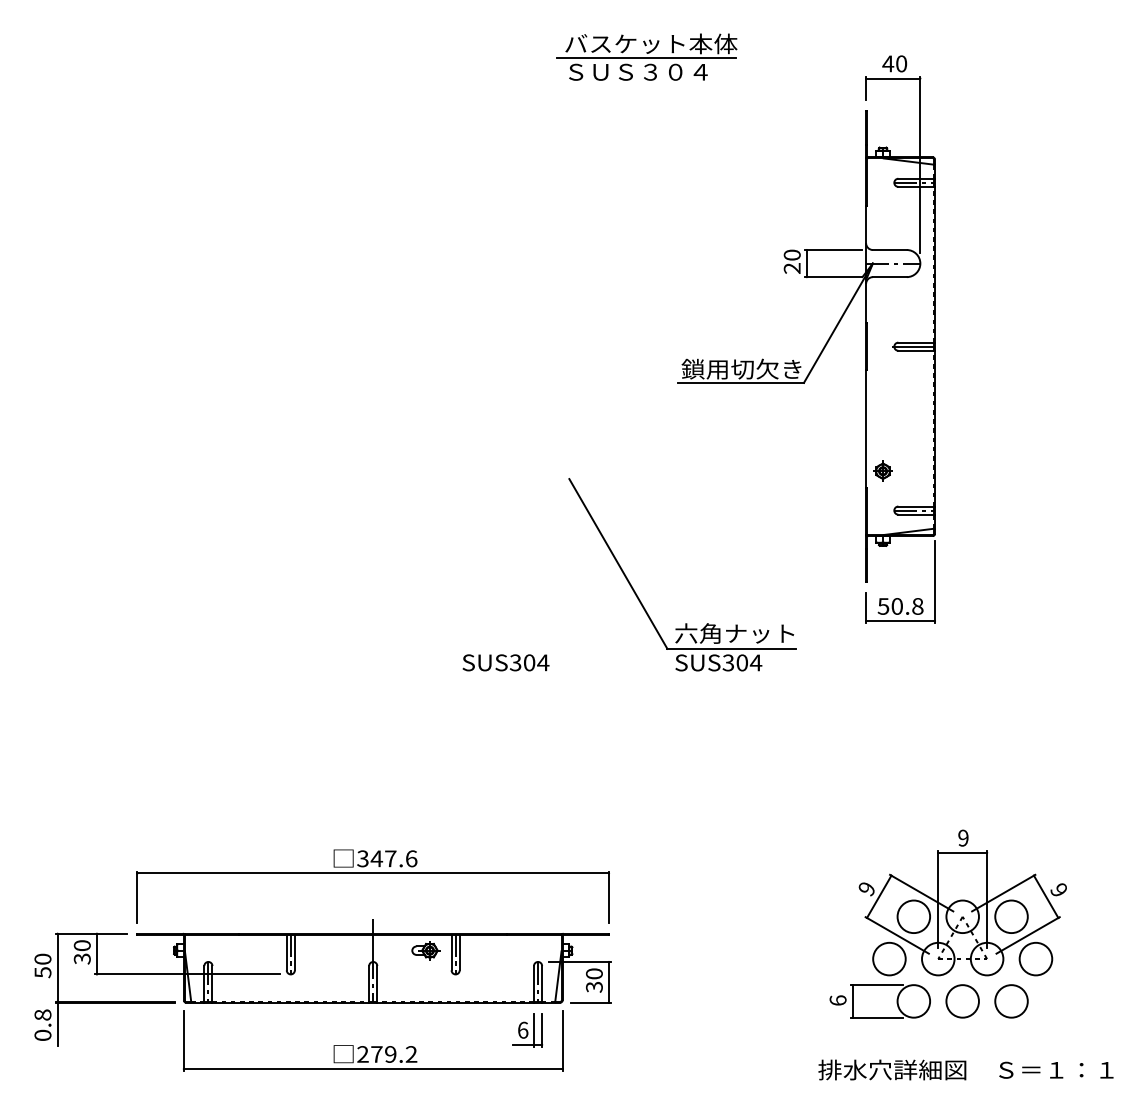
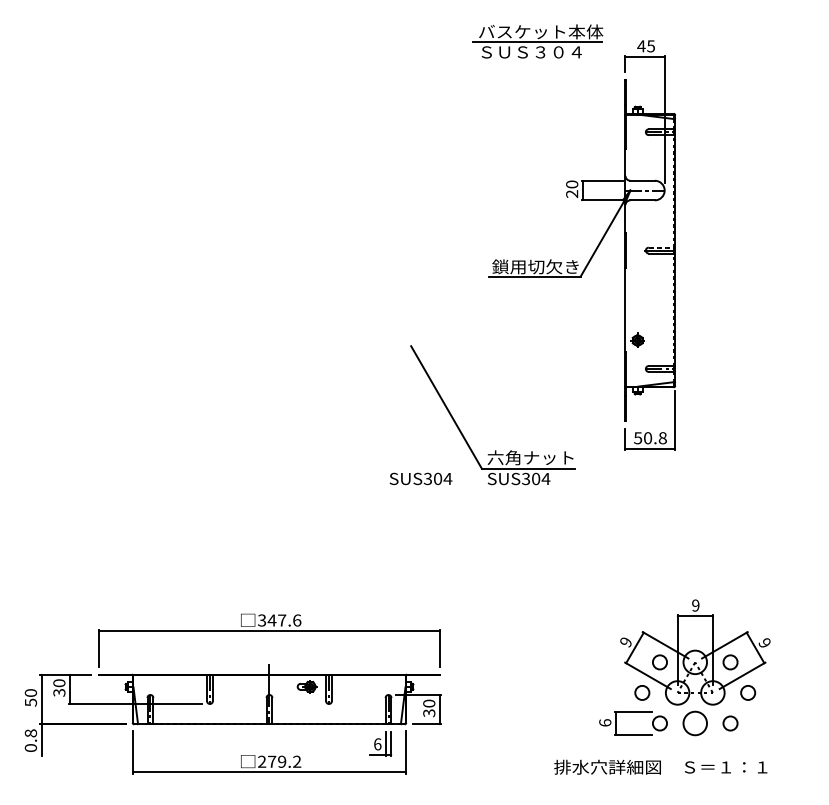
part: (646, 56) -> (537, 40), moved
text: (901, 63) -> (651, 46), 40 -> 45
line: (917, 342) -> (662, 247), solid -> dashed
text: (505, 662) -> (420, 478), moved
circle: (913, 916) -> (659, 662), size x0.6
circle: (1011, 916) -> (730, 662), size x0.6
circle: (889, 958) -> (642, 692), size x0.6
circle: (1035, 958) -> (747, 692), size x0.6
circle: (913, 1001) -> (659, 723), size x0.6
circle: (1011, 1001) -> (730, 723), size x0.6
text: (965, 1069) -> (660, 766), moved

